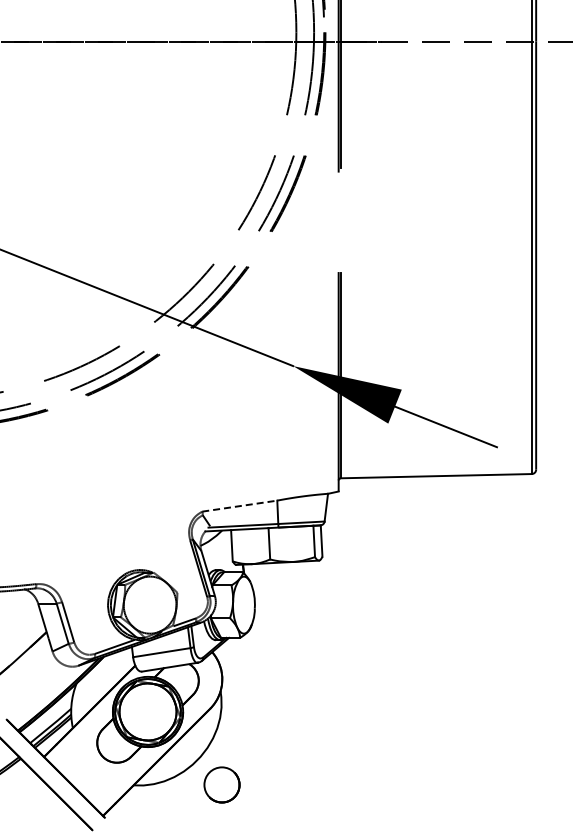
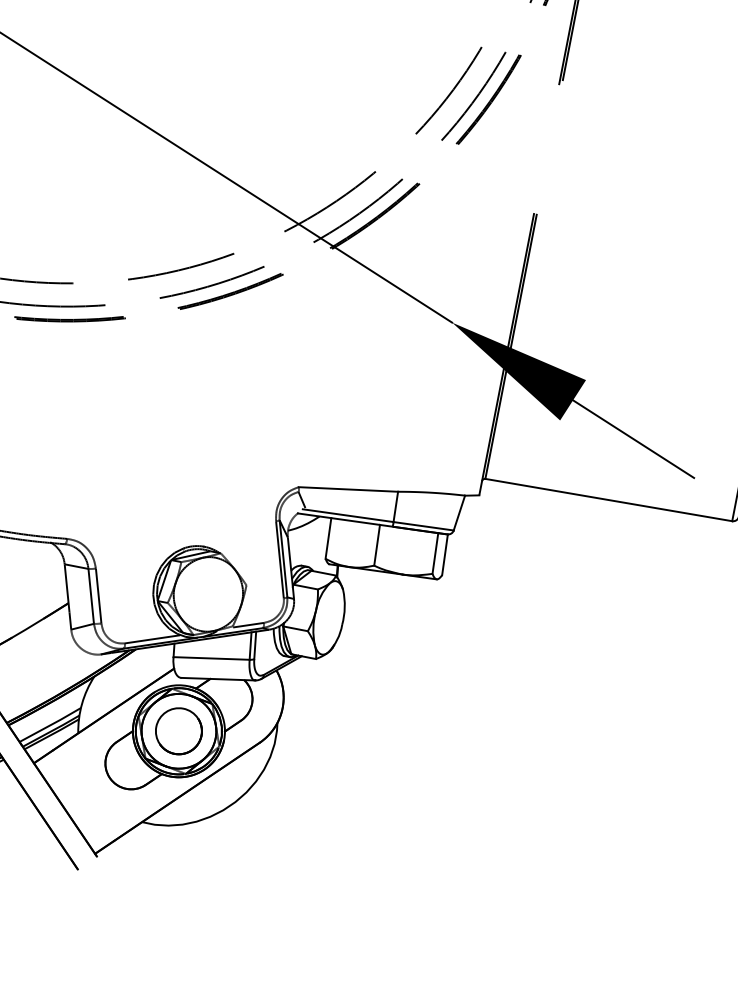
line: (239, 506) -> (348, 489), dashed -> solid
circle: (221, 784) -> (178, 730), moved

